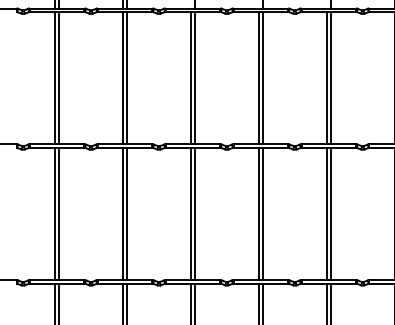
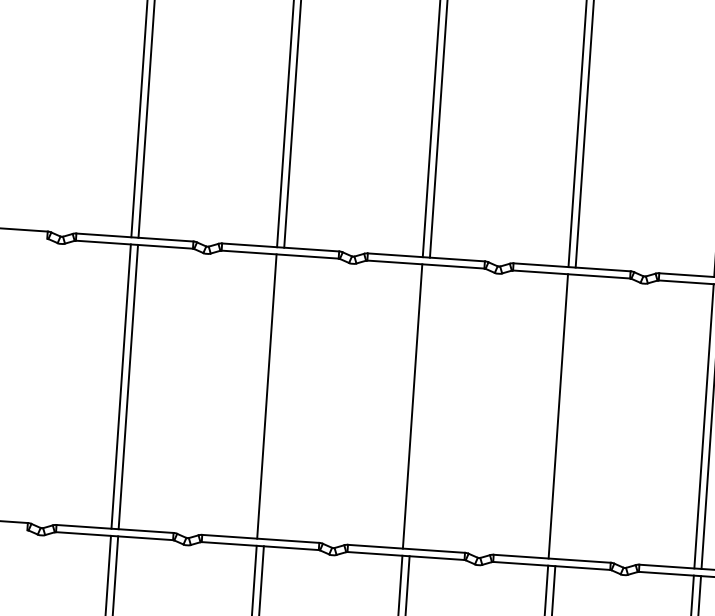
line: (126, 213) -> (273, 395), removed
line: (194, 213) -> (419, 405), removed
line: (262, 213) -> (565, 415), removed

